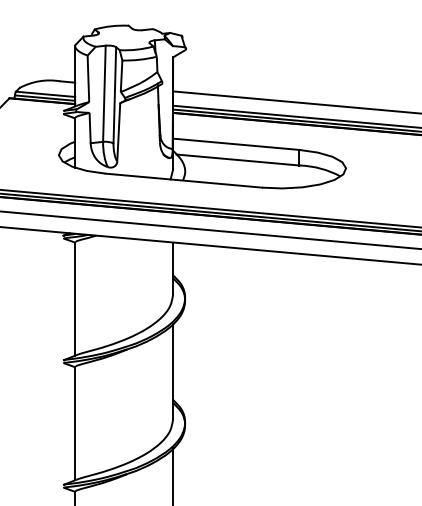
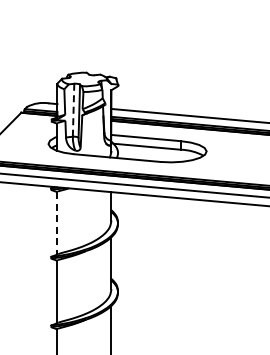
line: (104, 92) -> (73, 109), solid -> dashed
line: (75, 299) -> (57, 223), solid -> dashed

